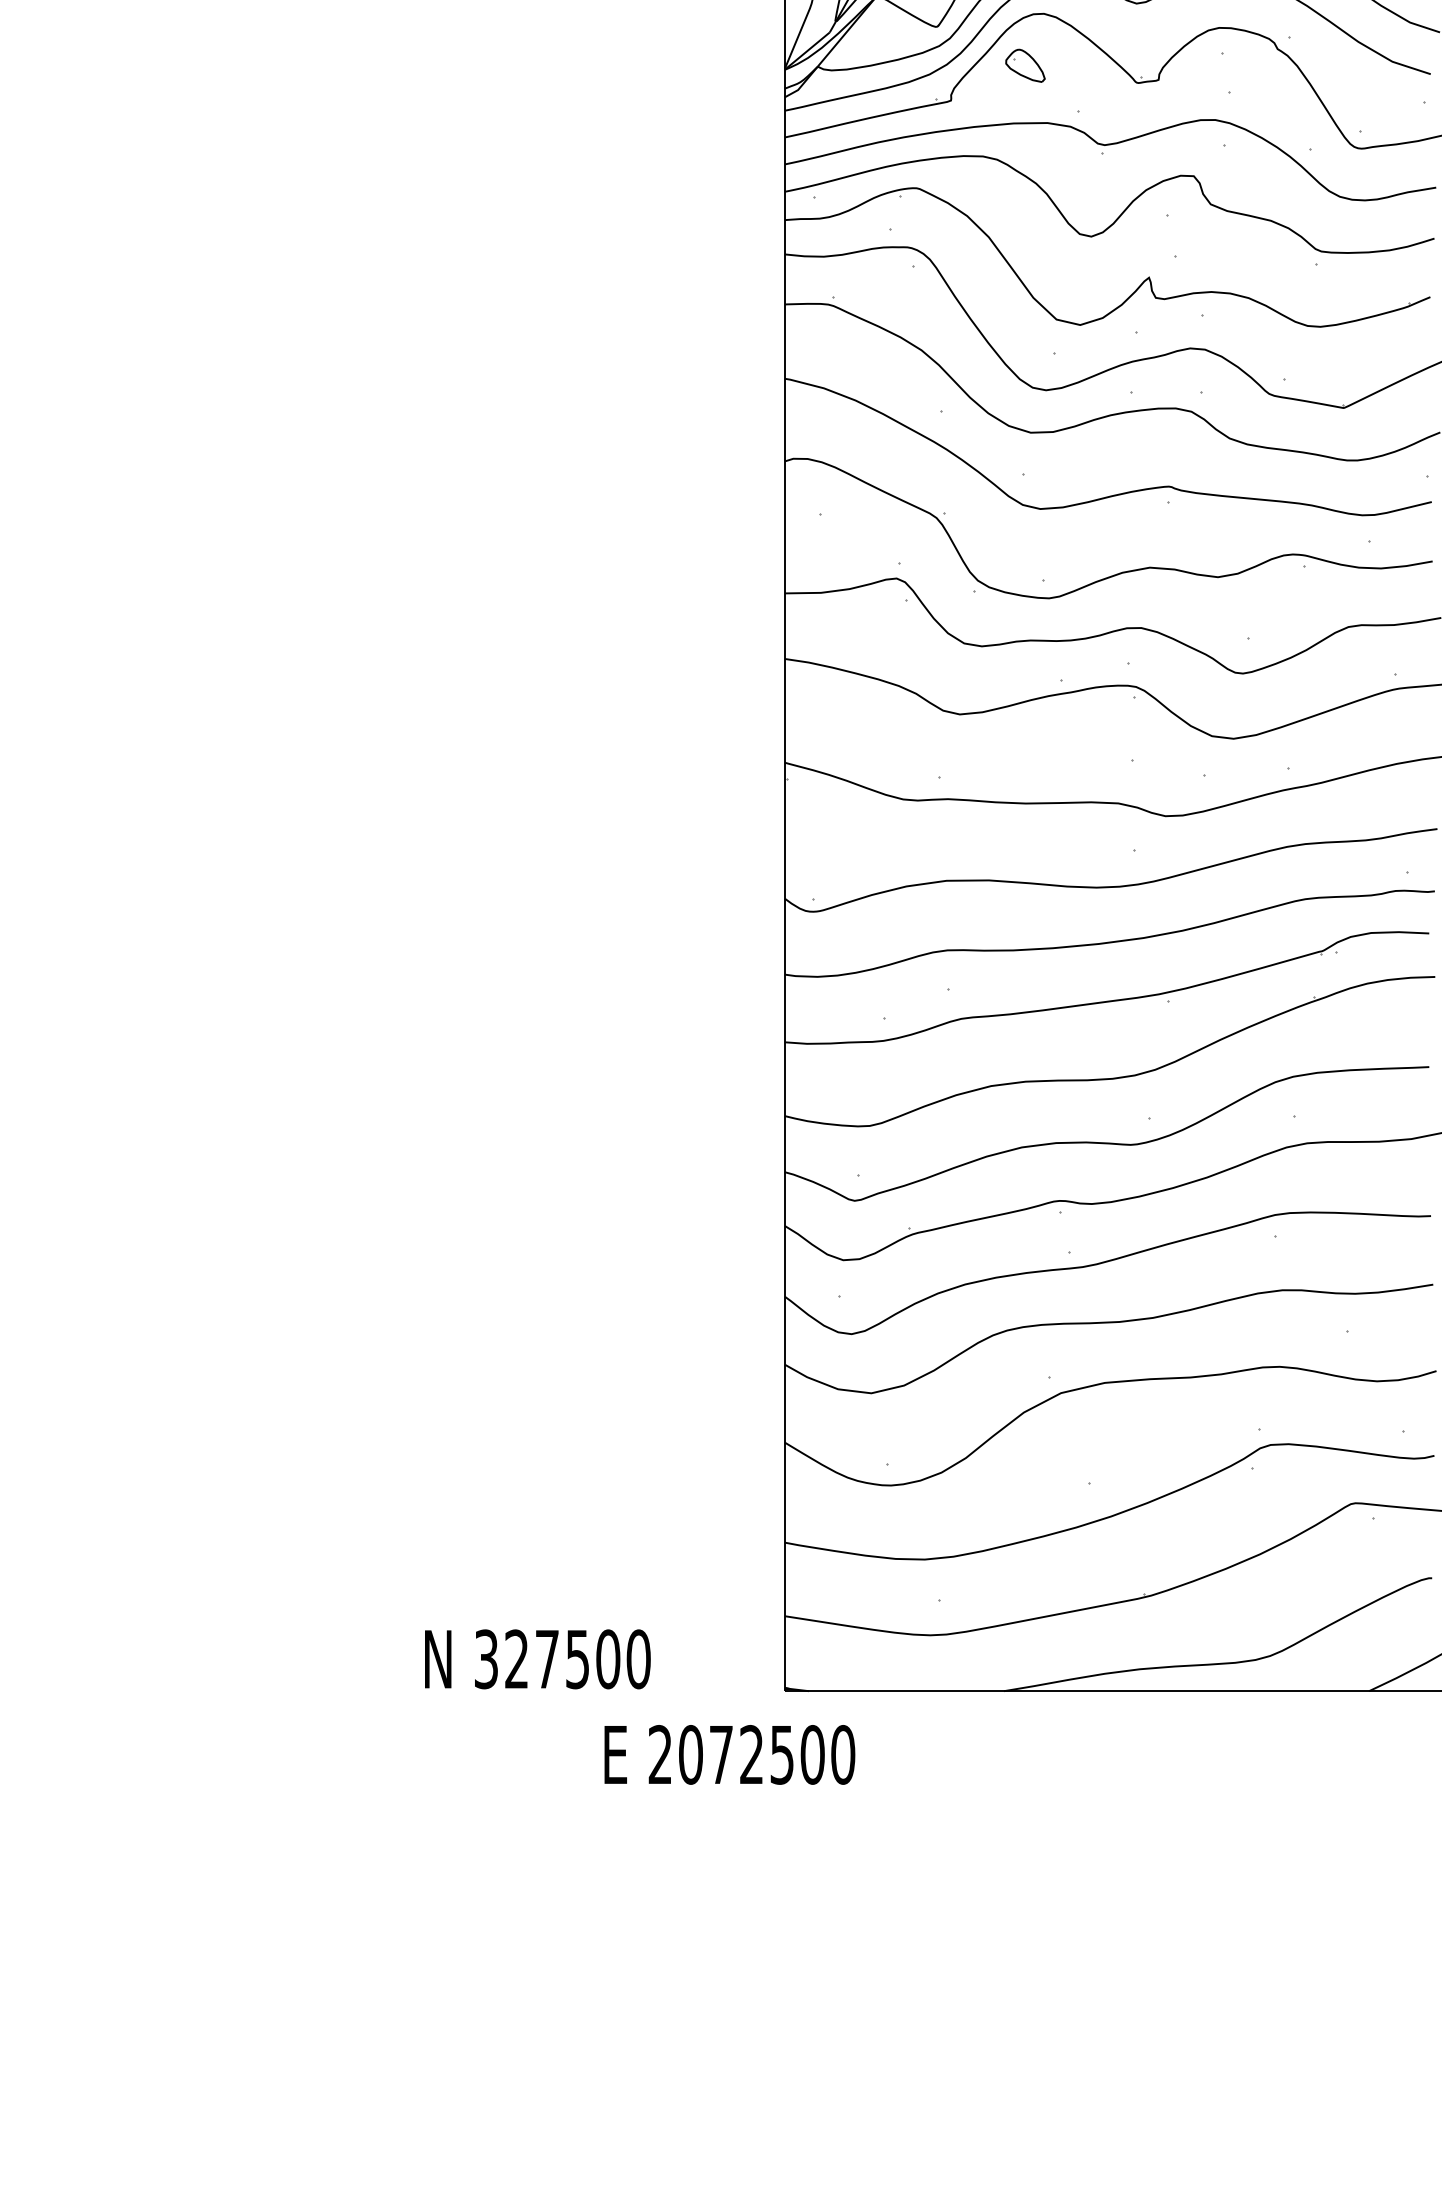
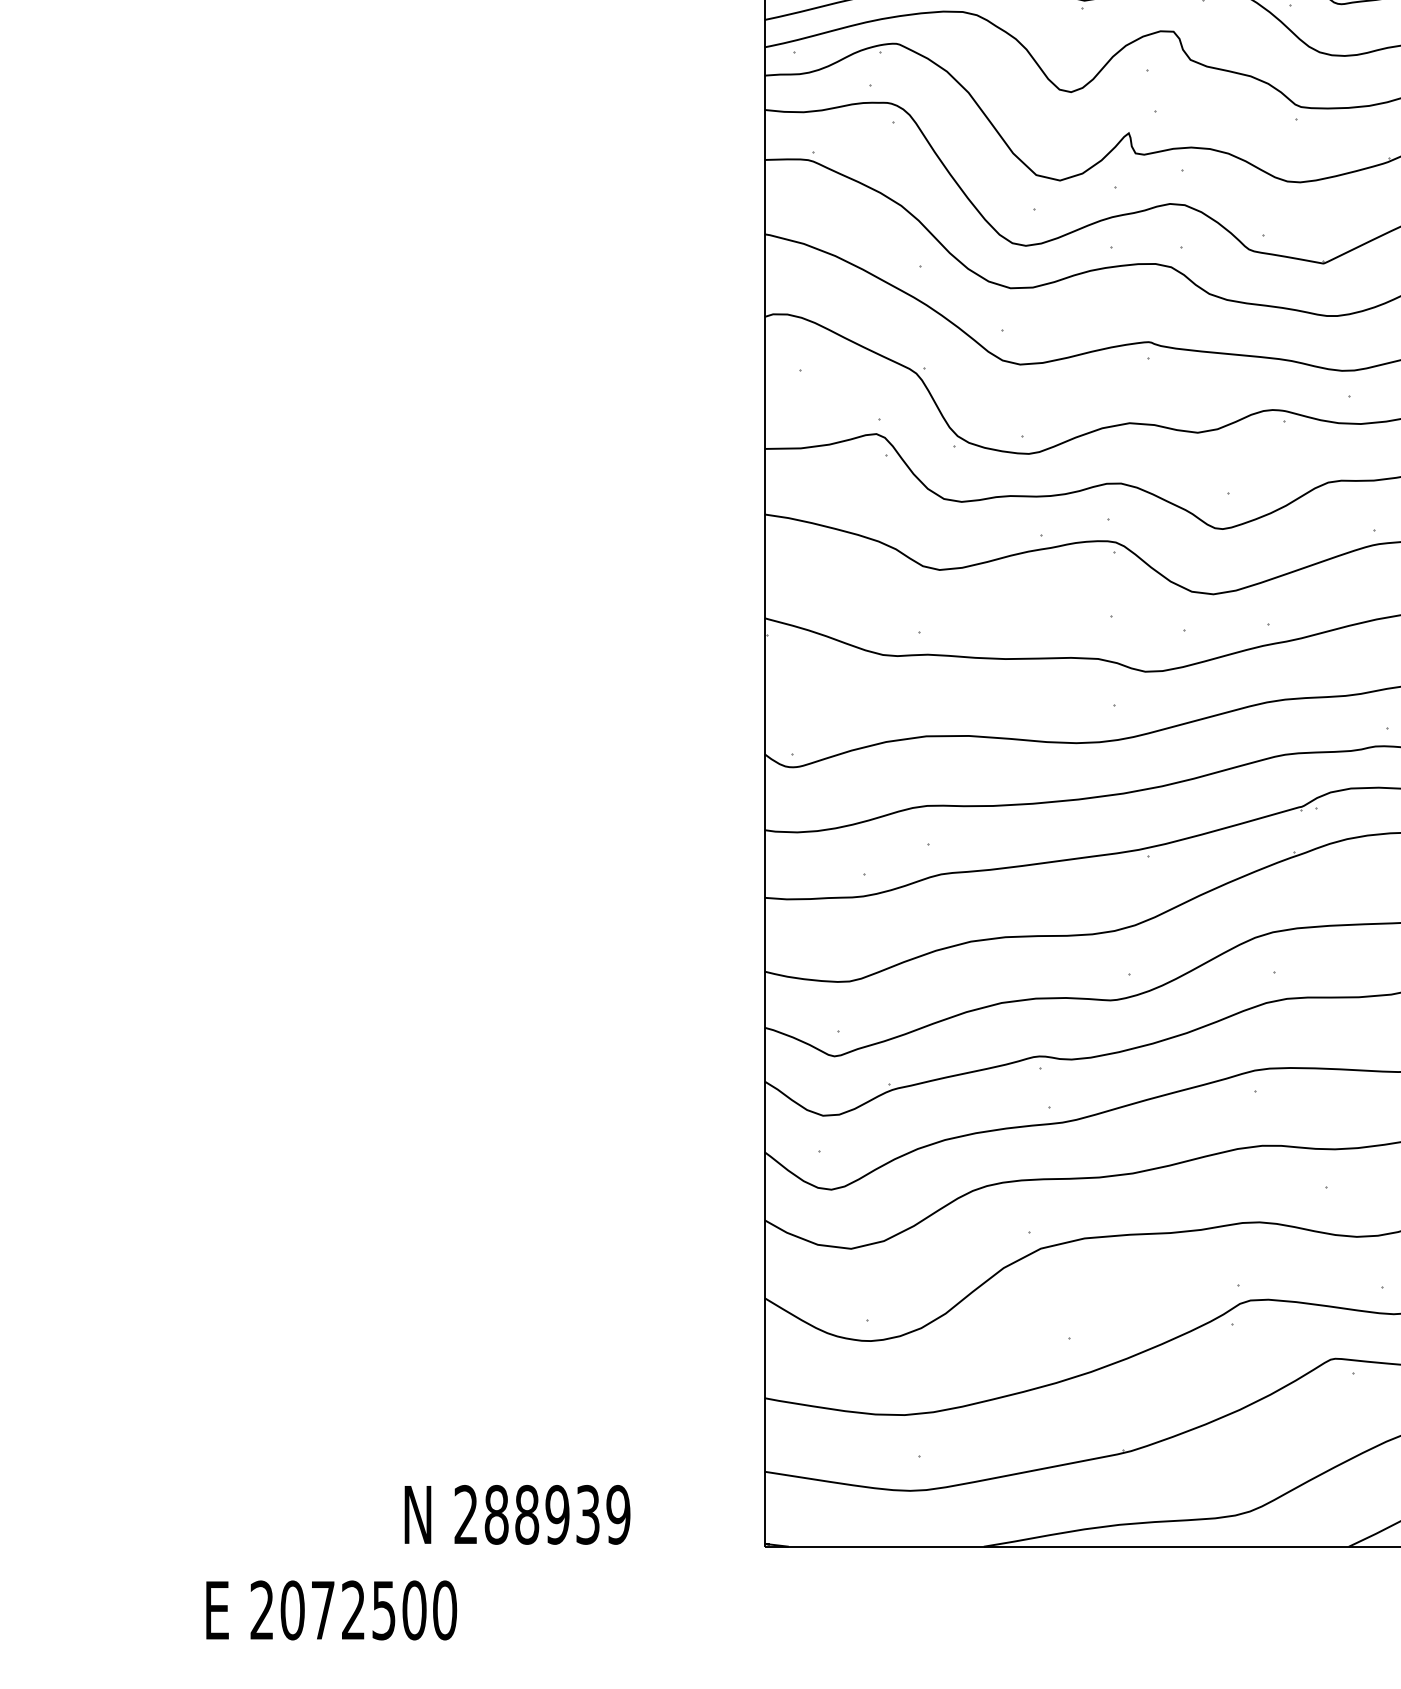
text: (562, 1659) -> (542, 1515), 327500 -> 288939
text: (729, 1754) -> (331, 1610), moved

